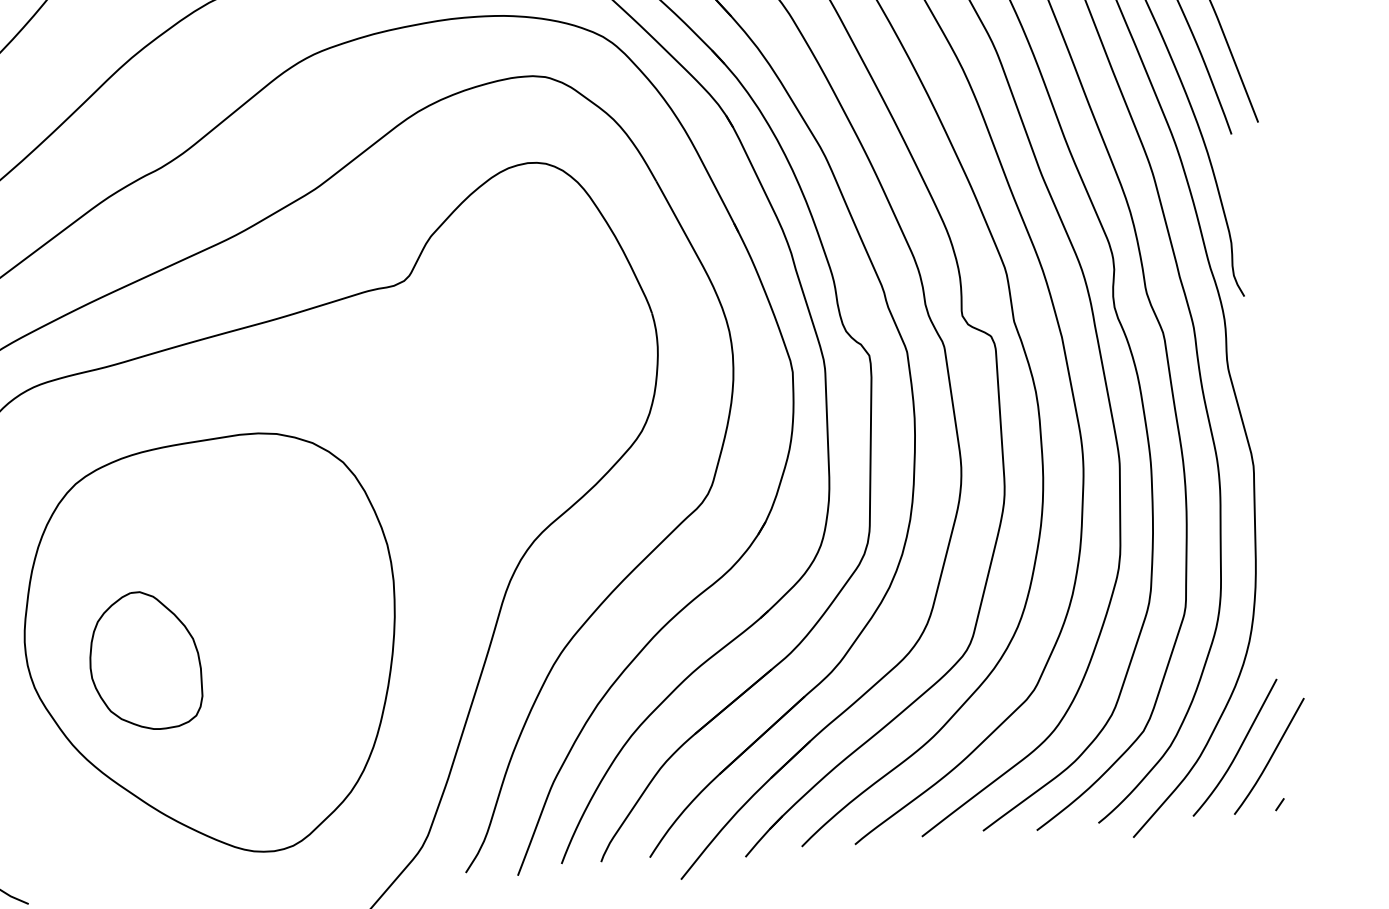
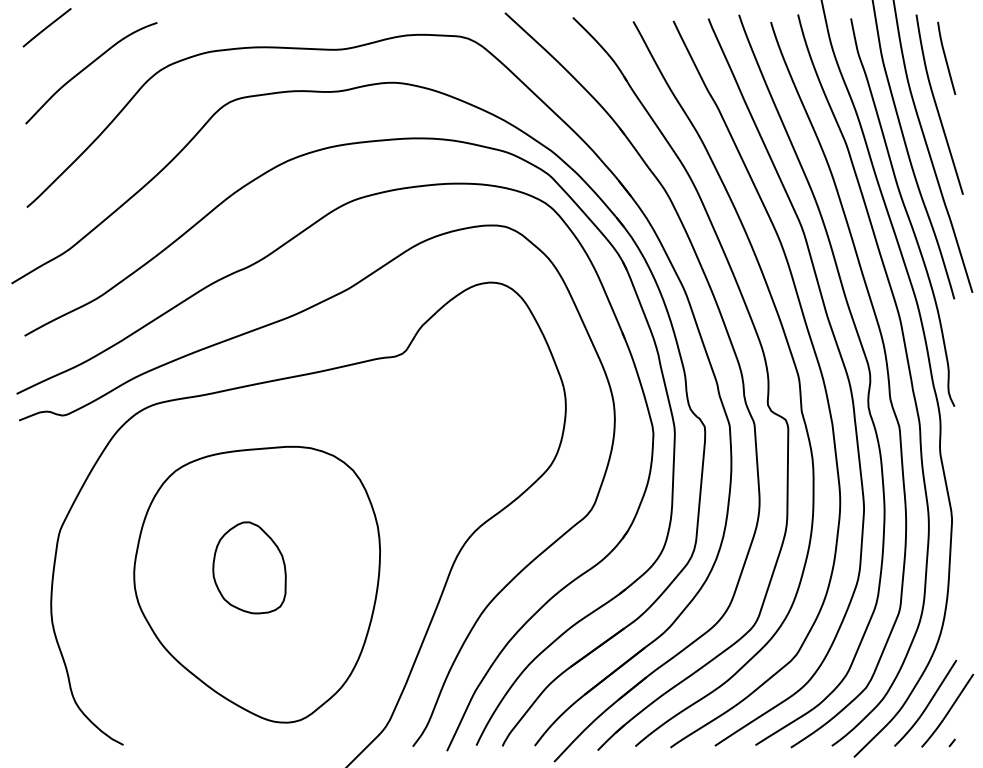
part: (145, 660) -> (249, 567), moved

